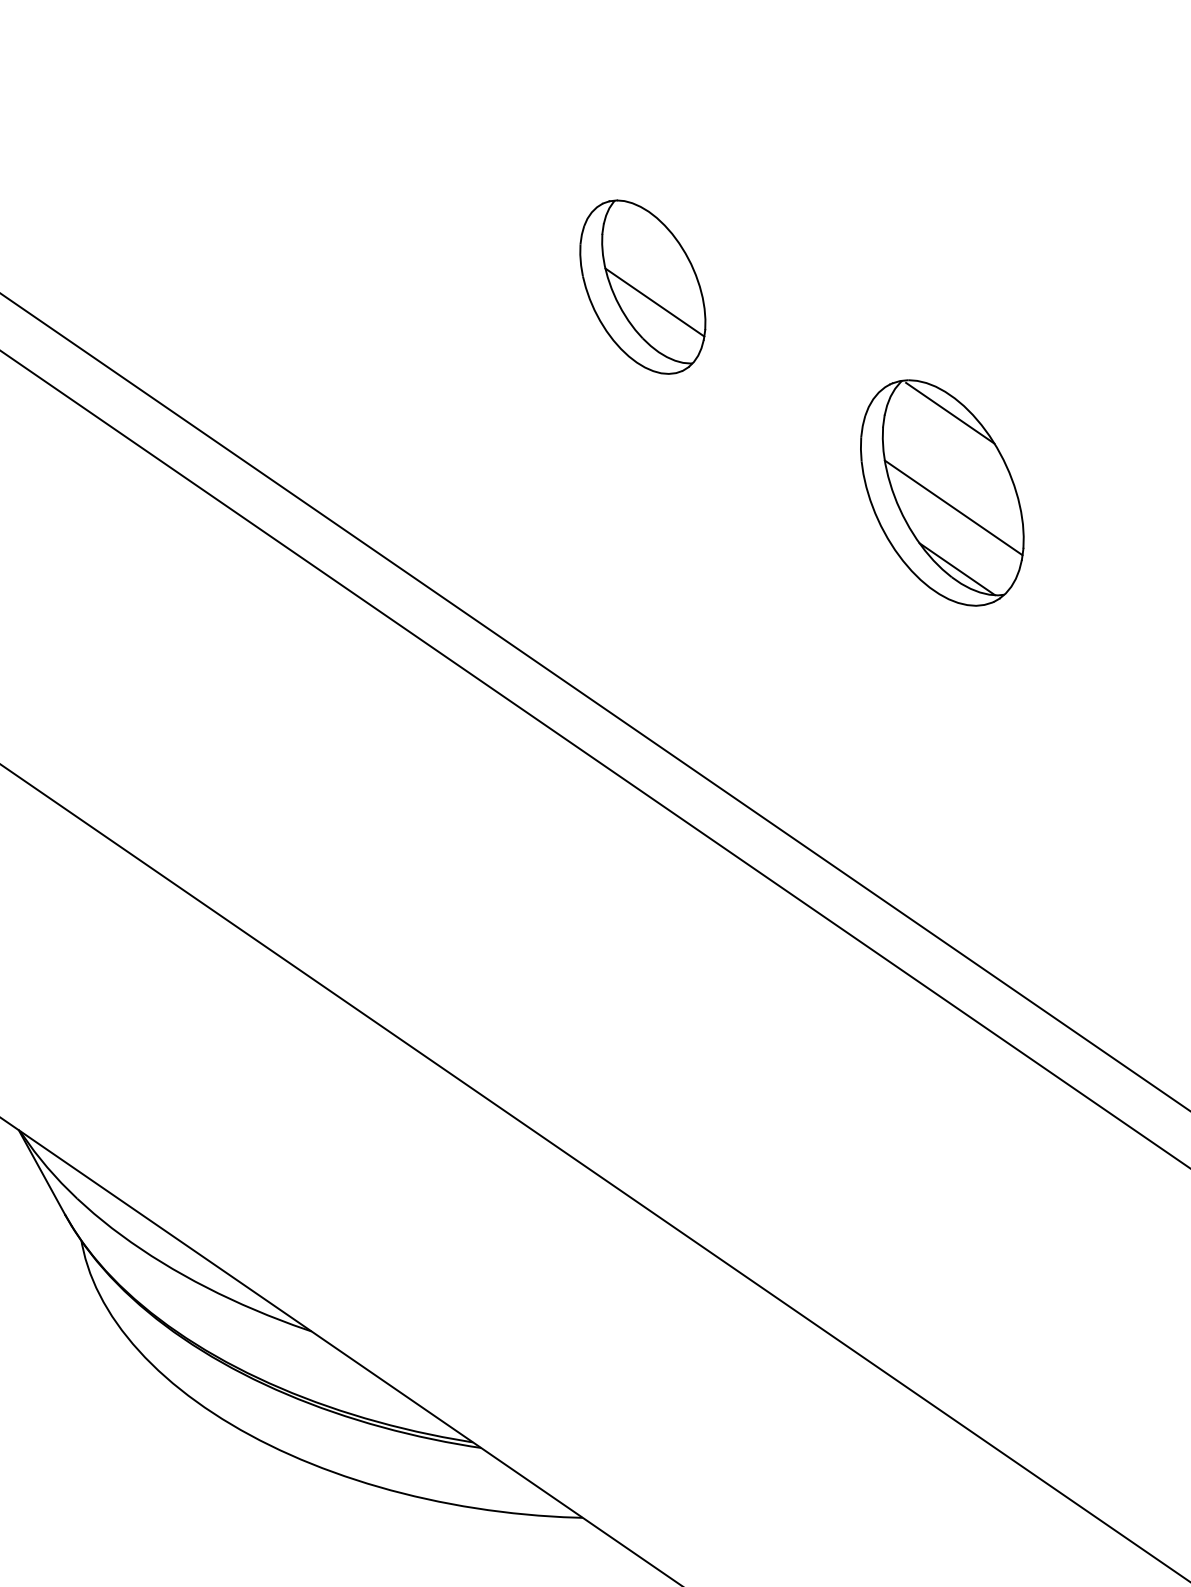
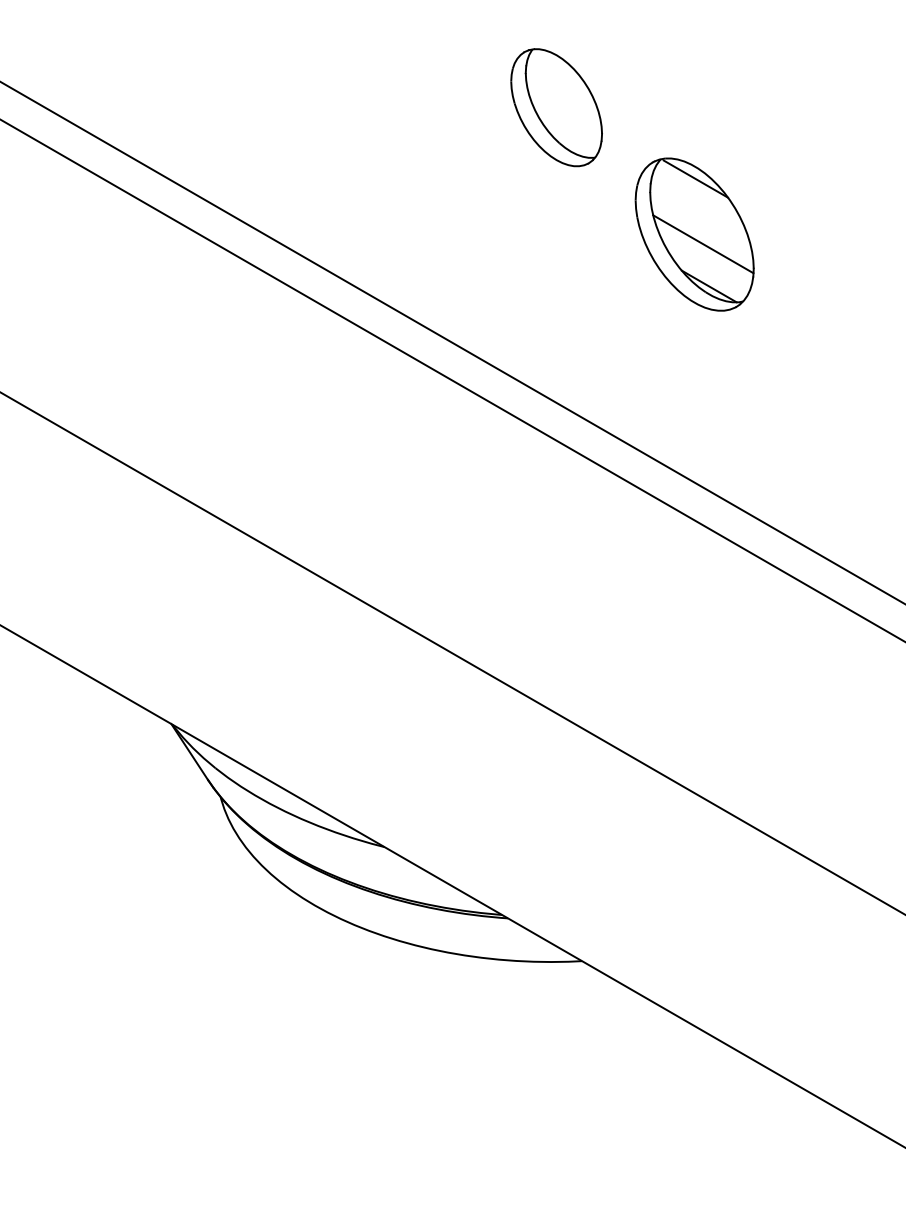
line: (654, 302) -> (565, 117), removed
part: (942, 492) -> (694, 234), moved

